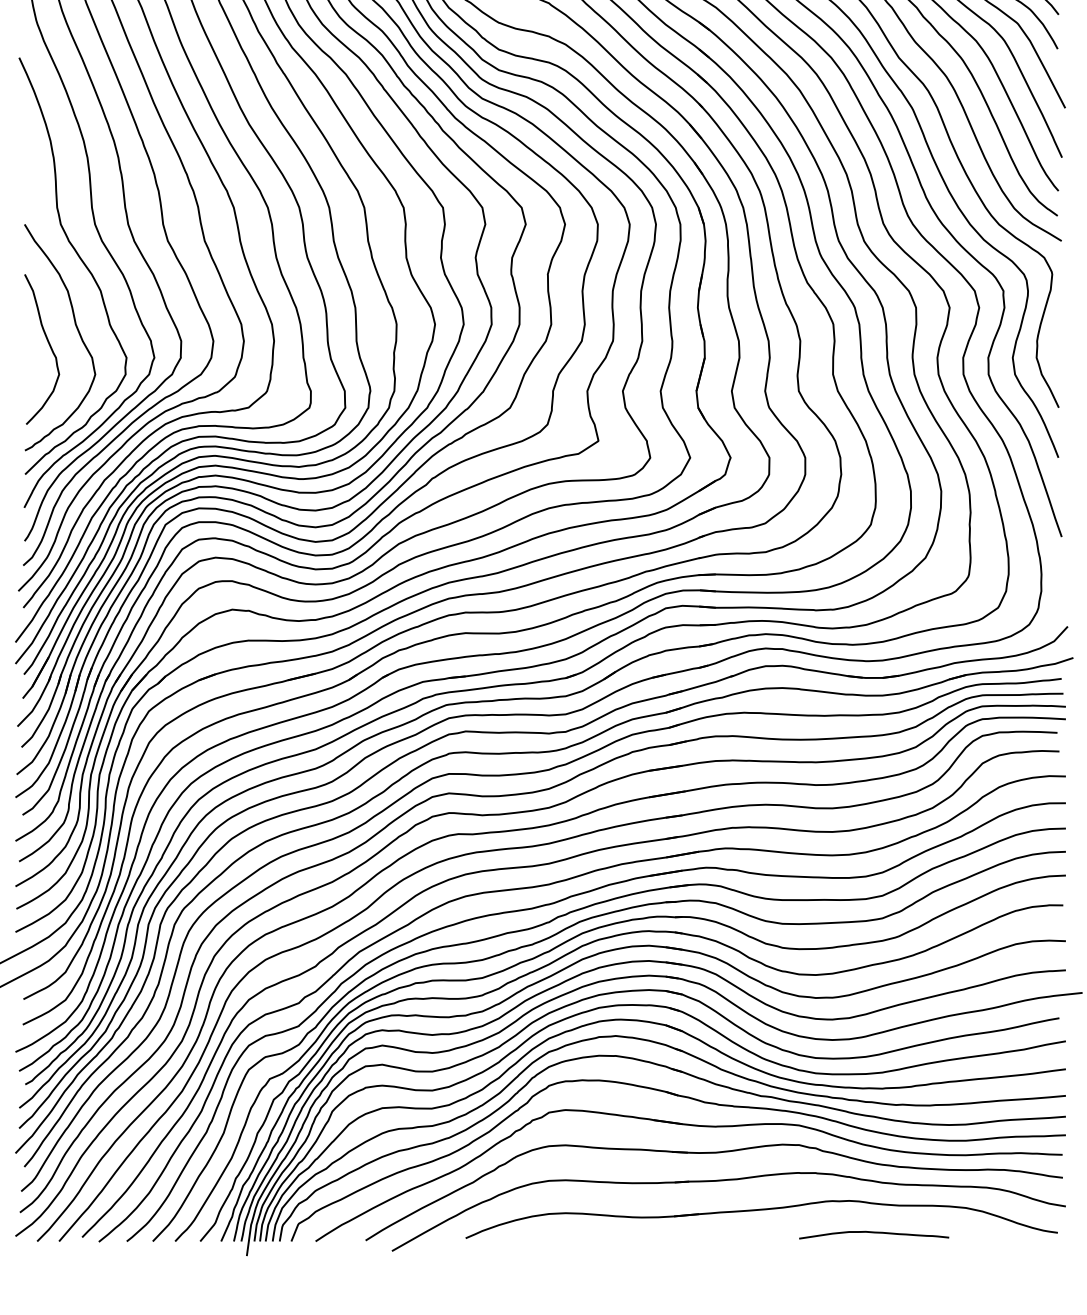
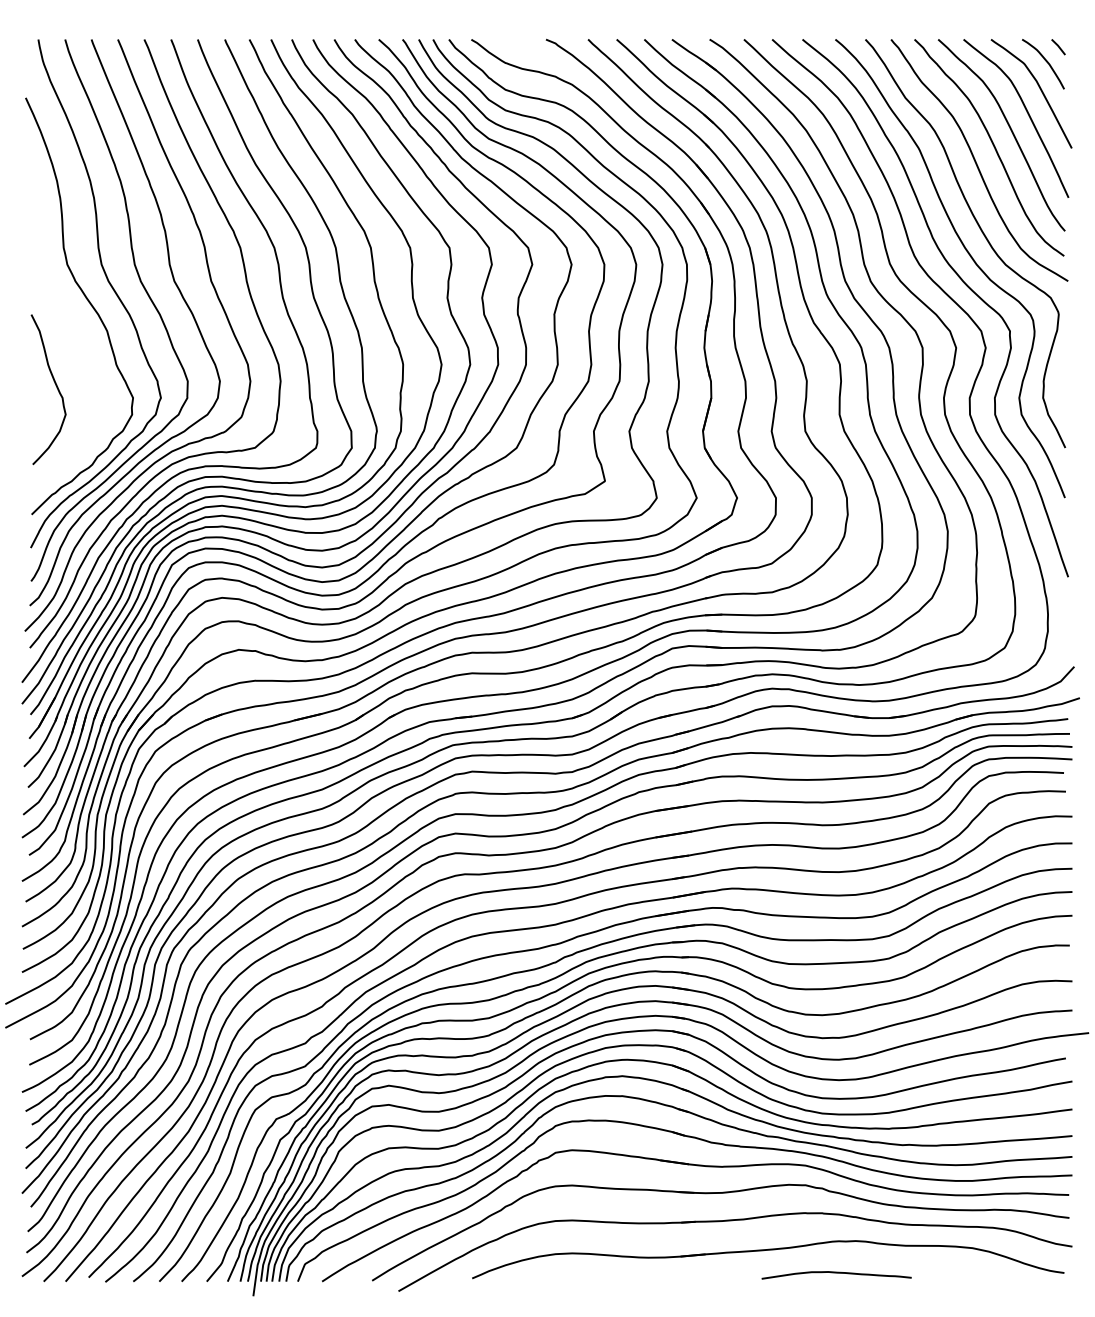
curve: (76, 330) -> (83, 370), removed
curve: (873, 1233) -> (836, 1273), moved

